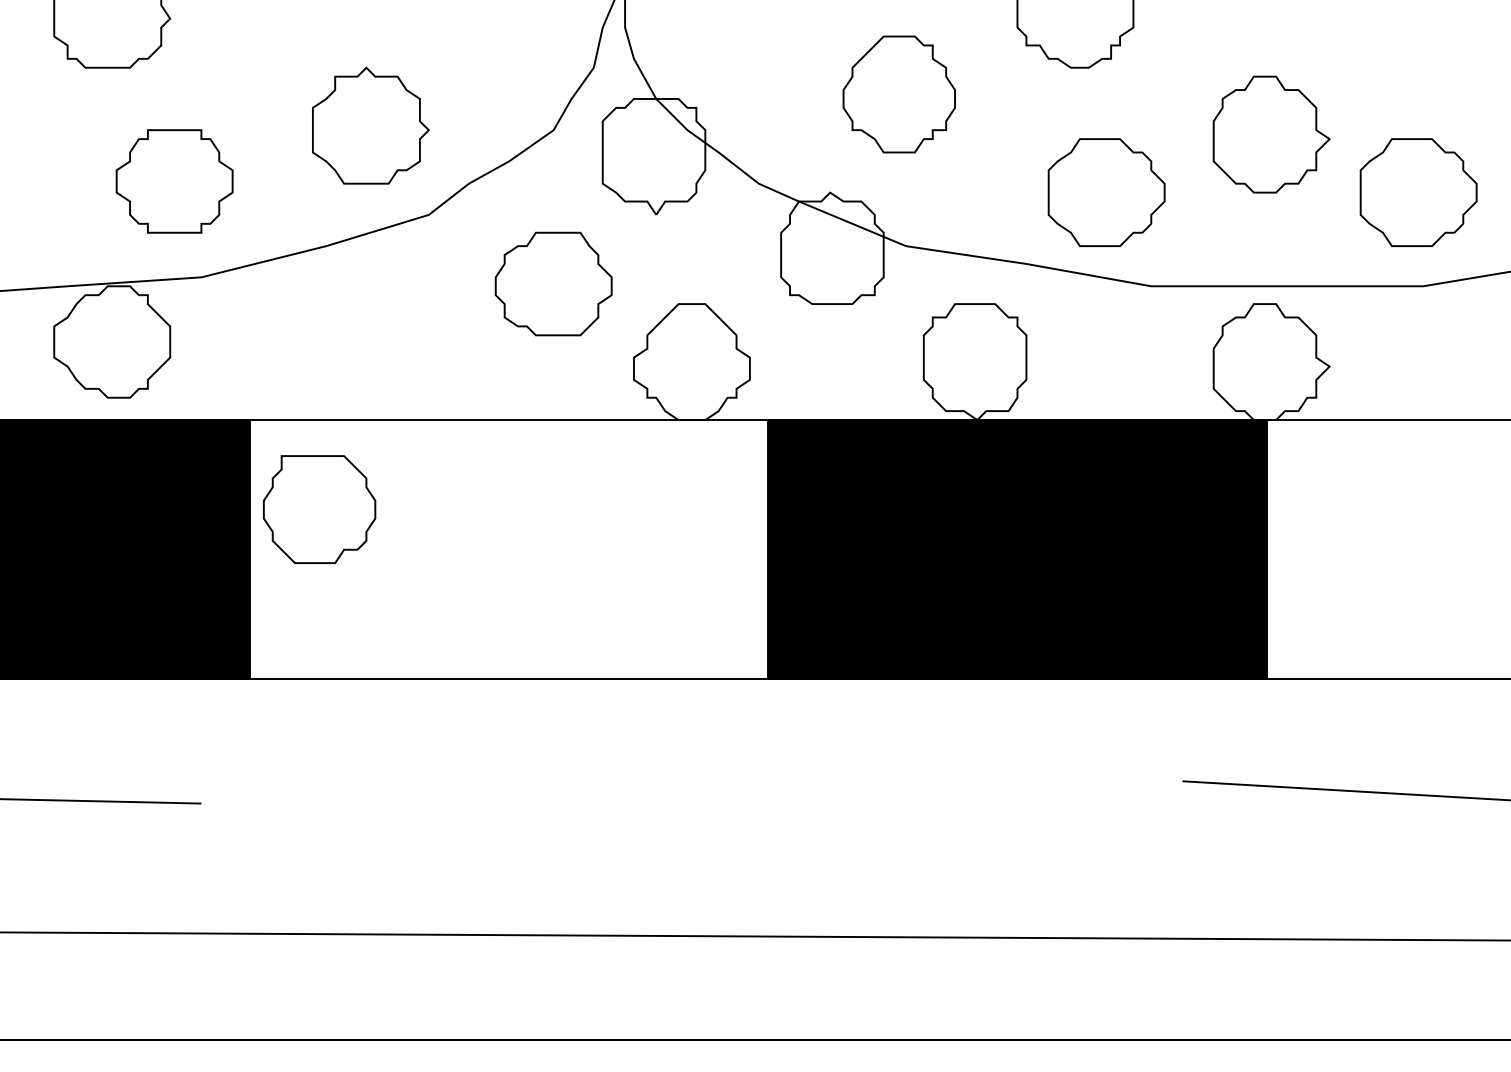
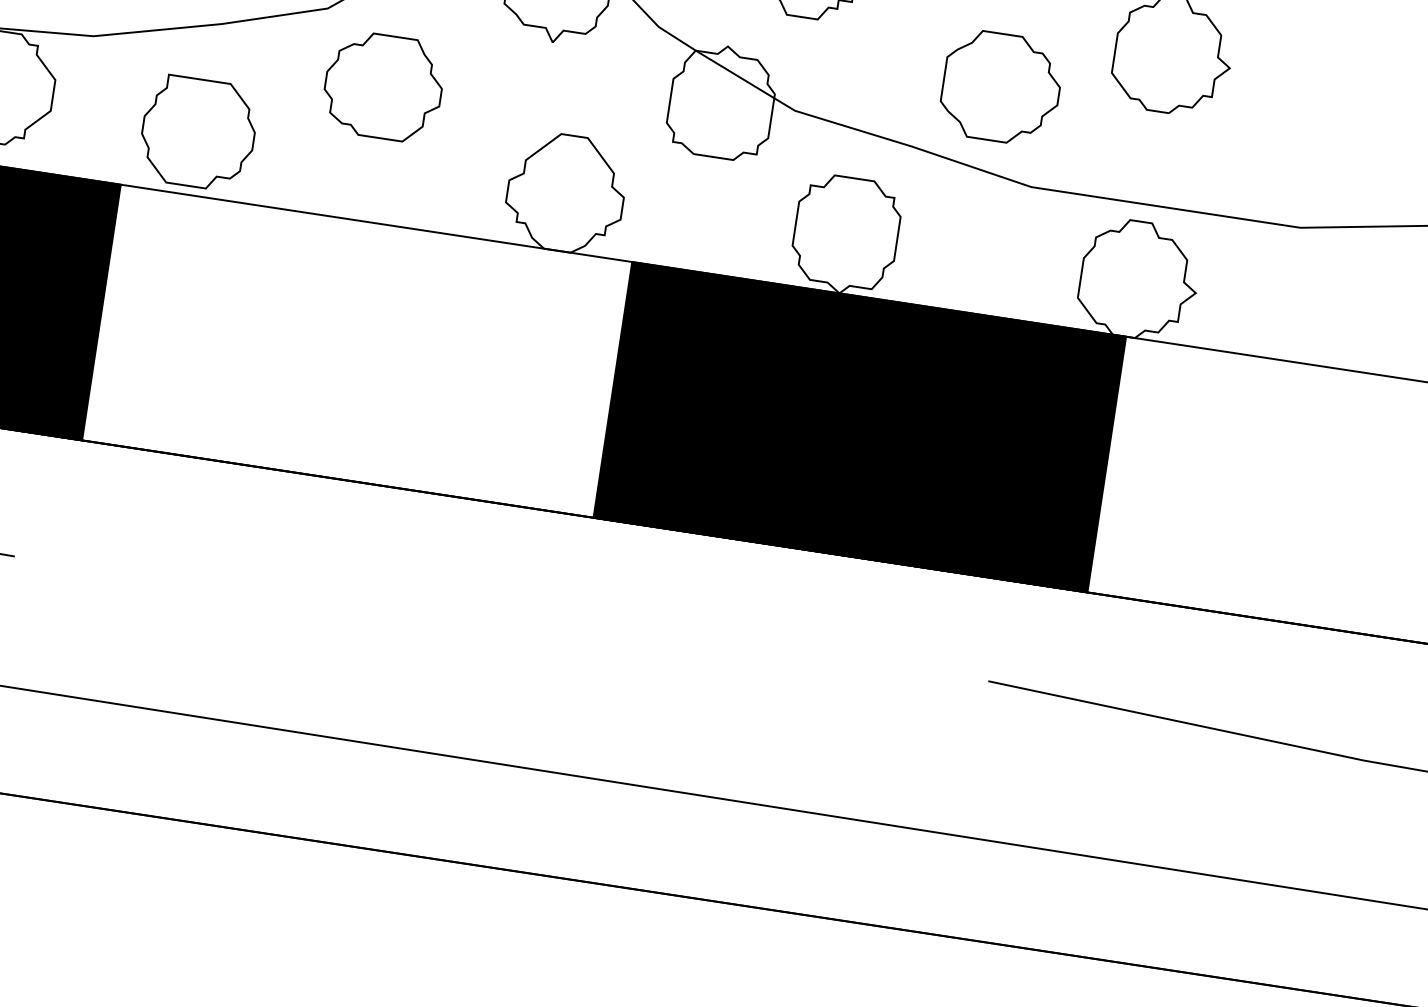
part: (1418, 192) -> (1309, 134), removed
part: (553, 283) -> (383, 86), moved
part: (319, 509) -> (198, 133), moved

